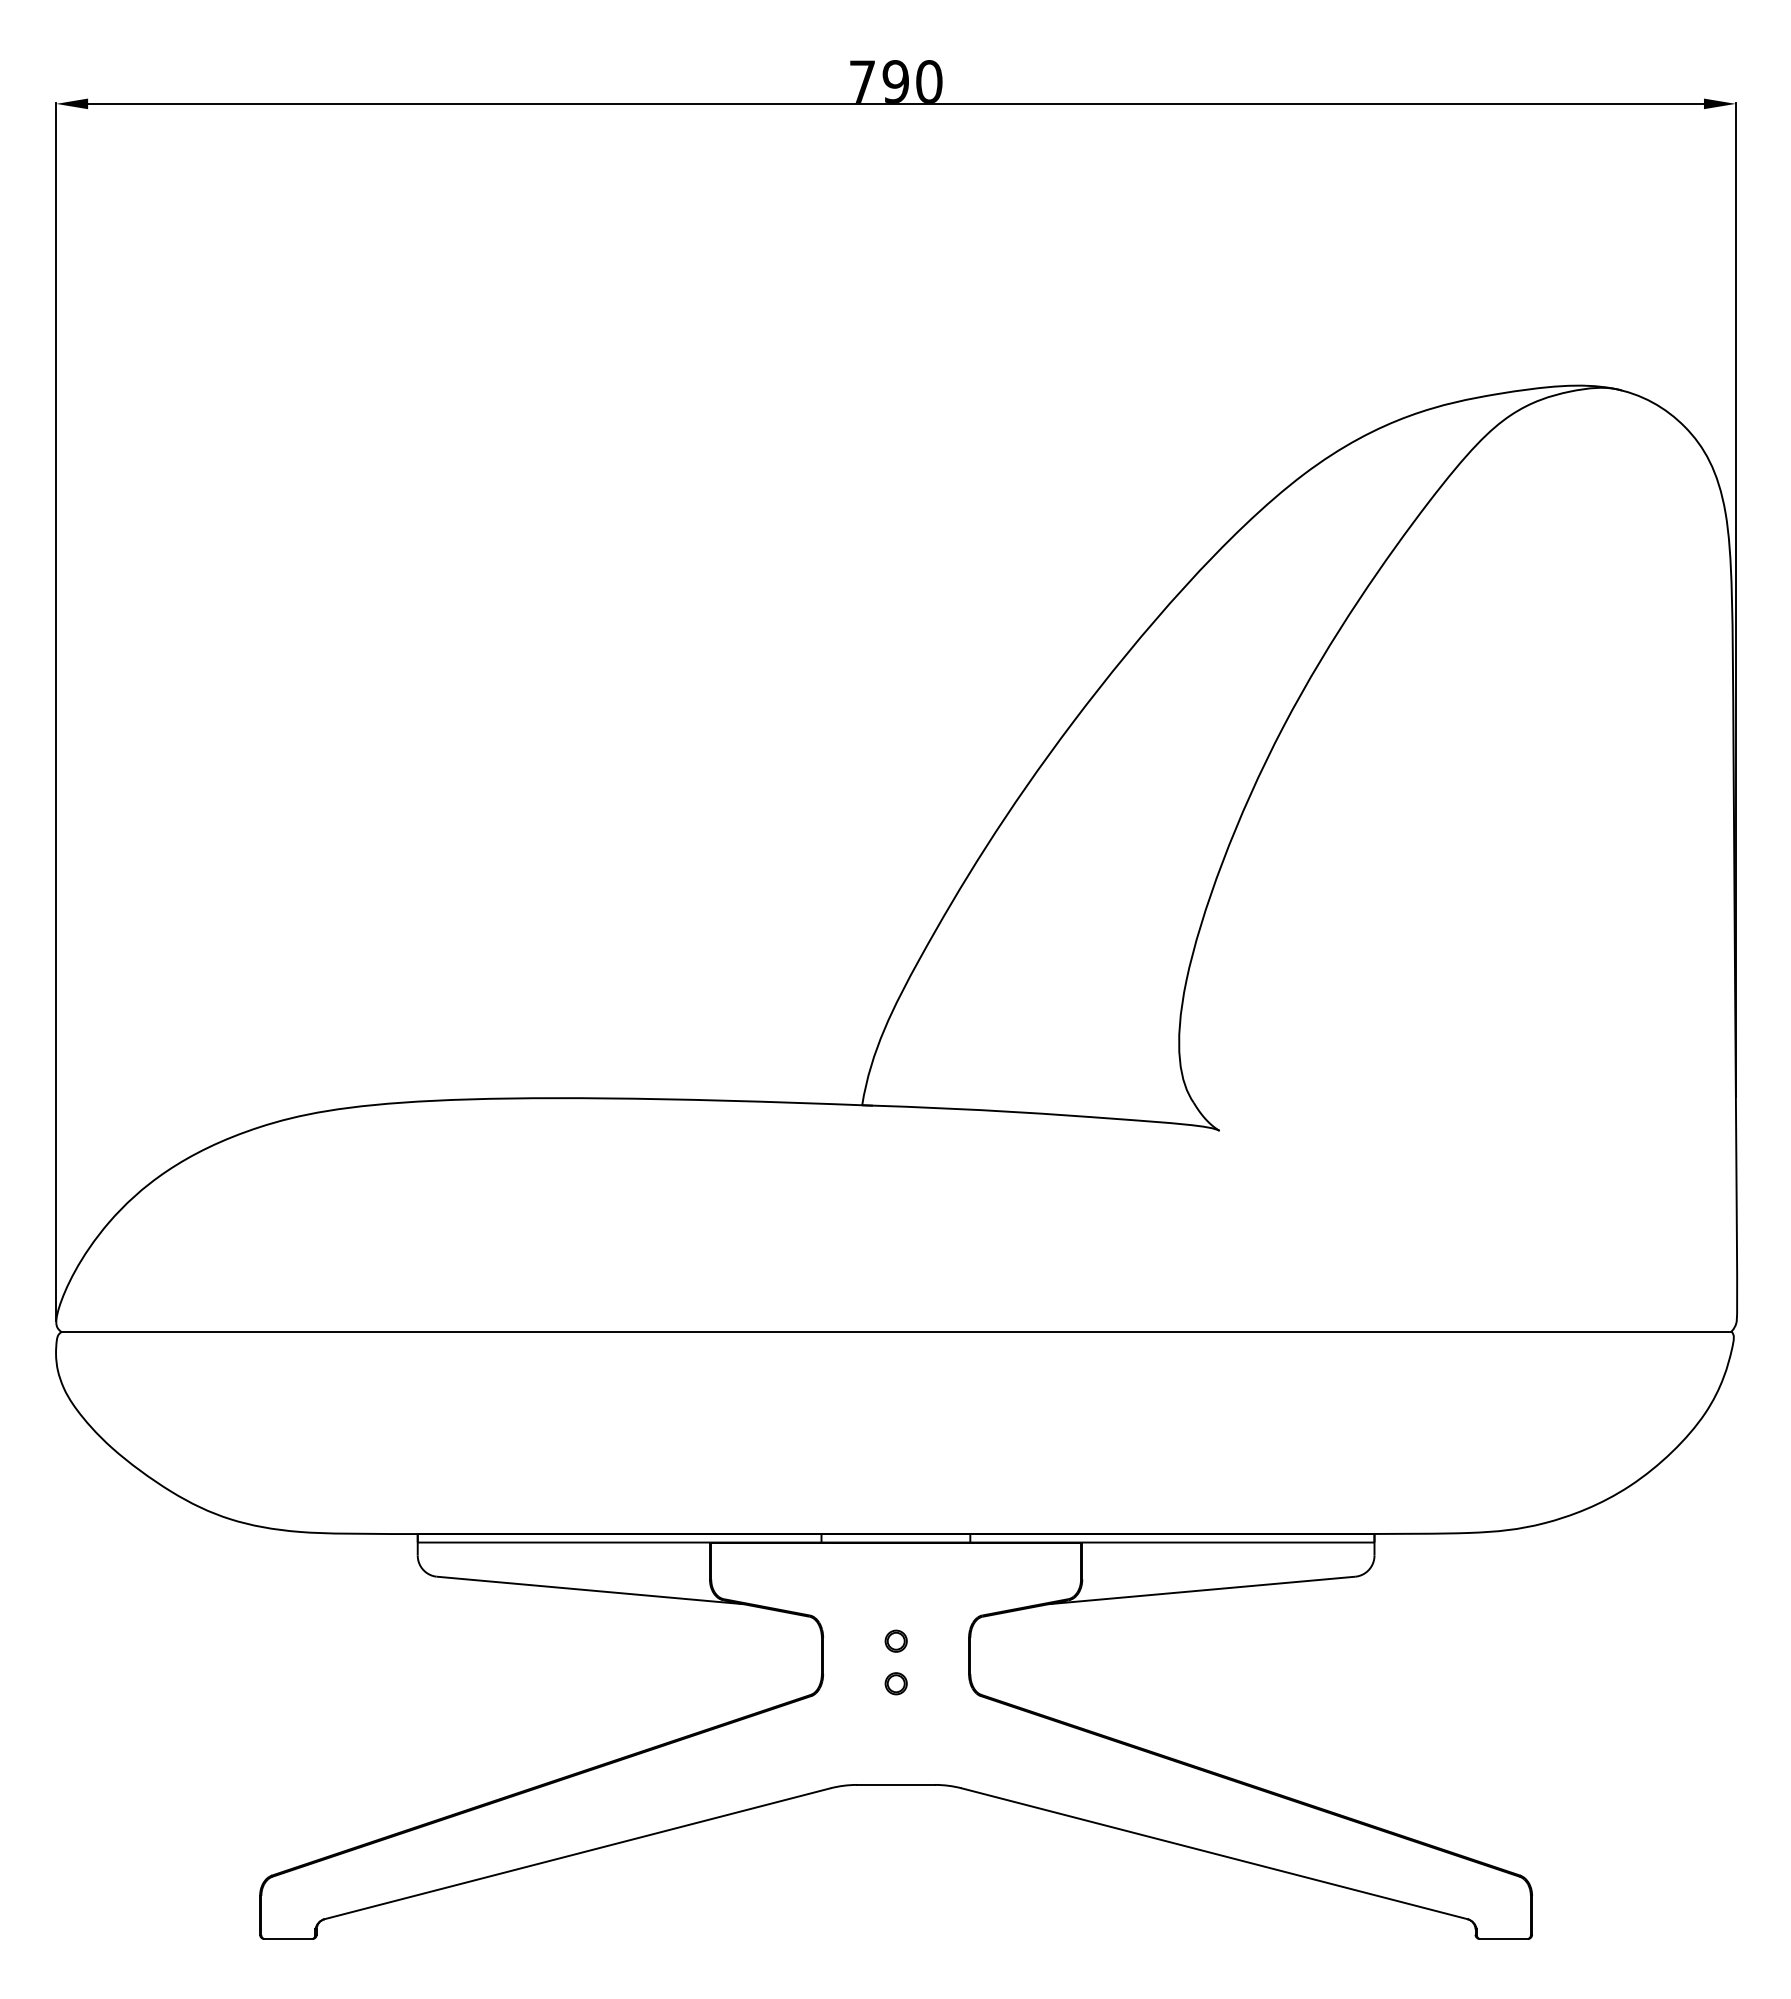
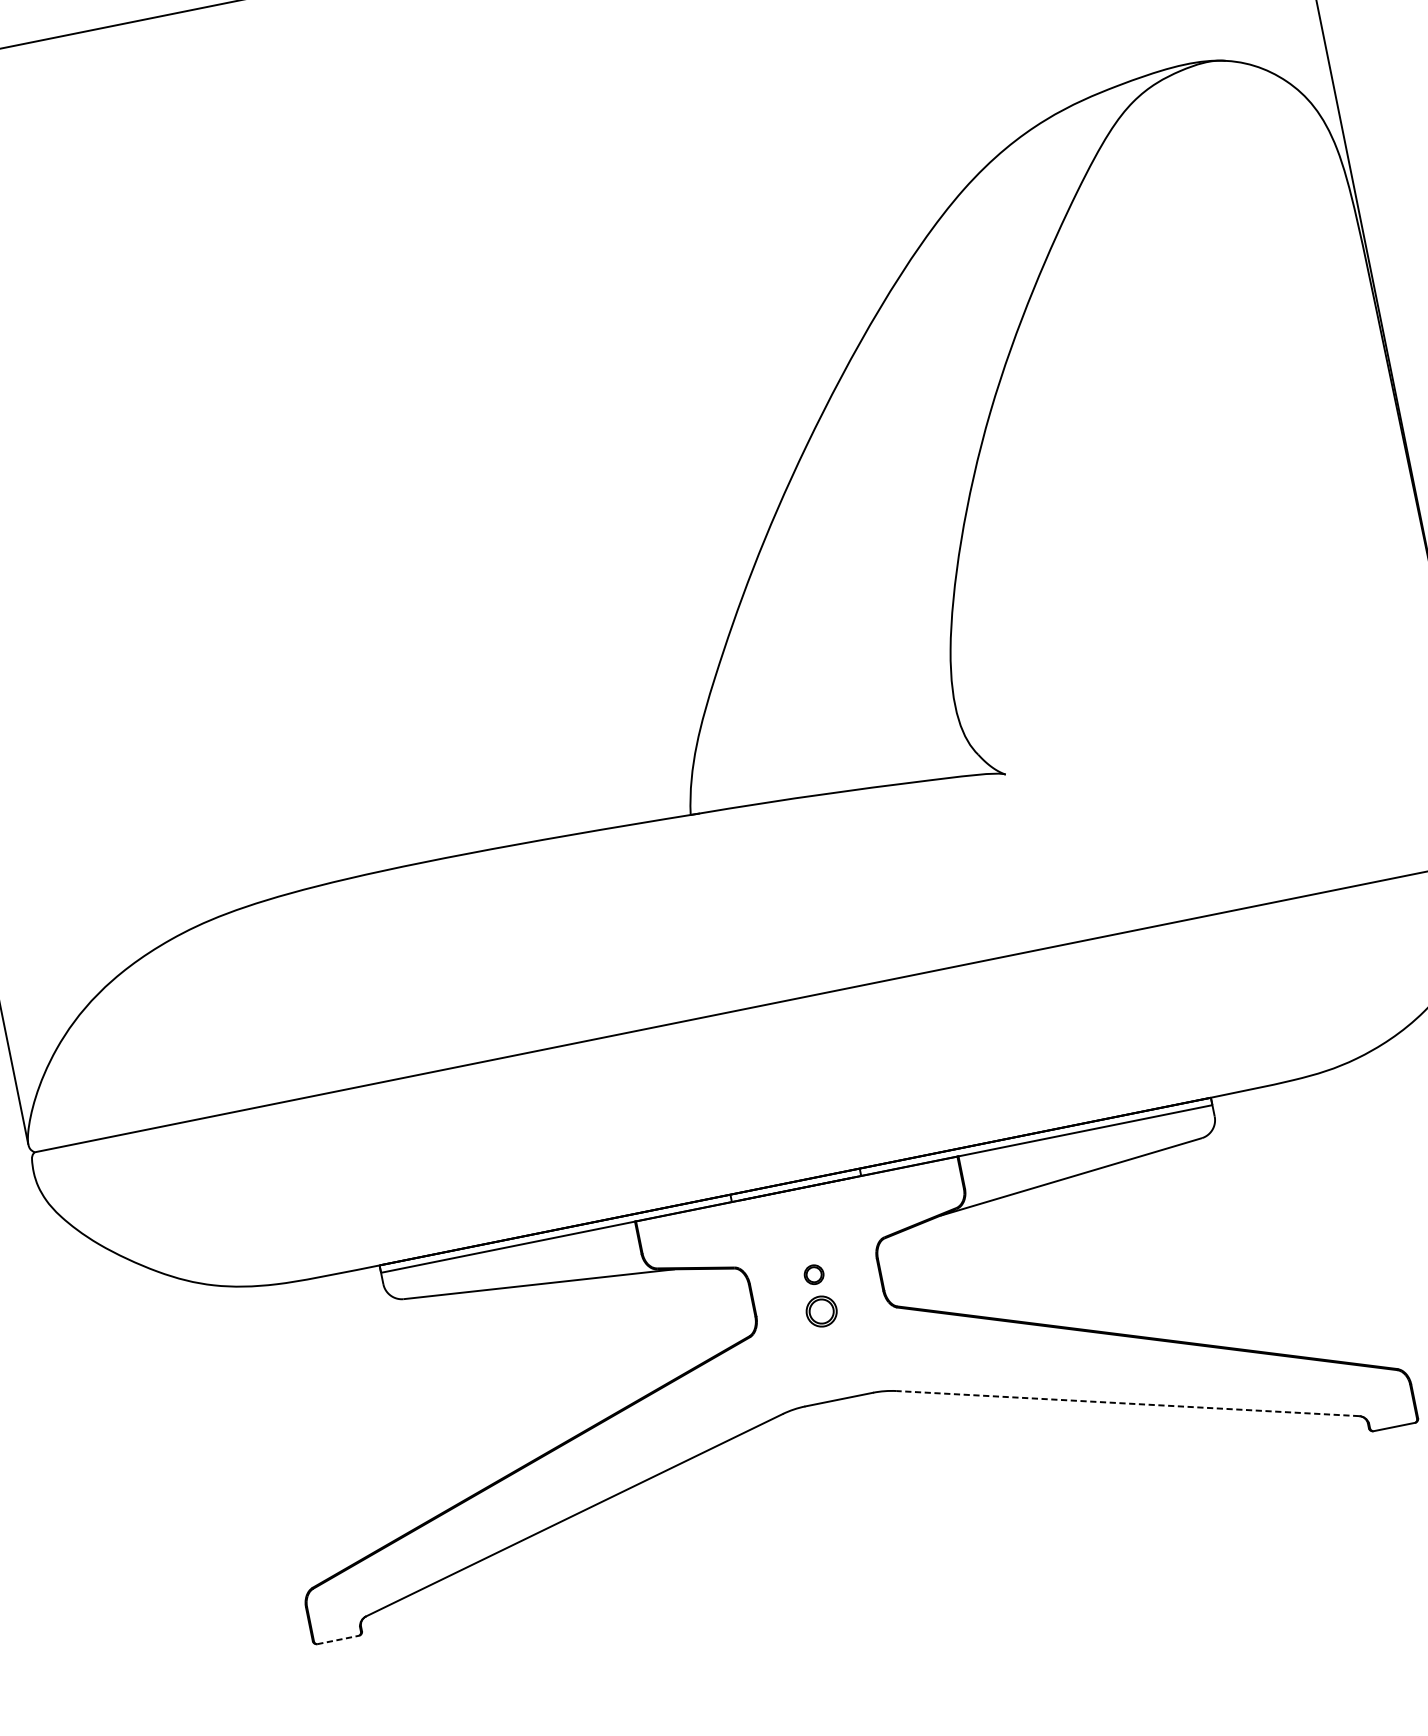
part: (895, 1683) -> (820, 1311), size x1.6
line: (1214, 1853) -> (1127, 1403), solid -> dashed
line: (288, 1939) -> (338, 1640), solid -> dashed

